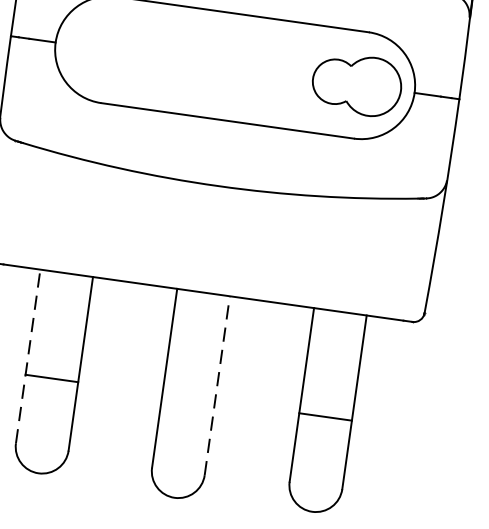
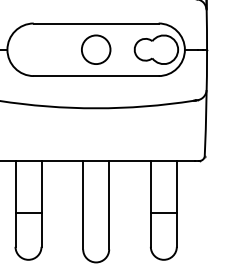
circle: (235, 67) -> (96, 49), added
line: (28, 355) -> (15, 203), dashed -> solid
line: (218, 384) -> (109, 204), dashed -> solid

